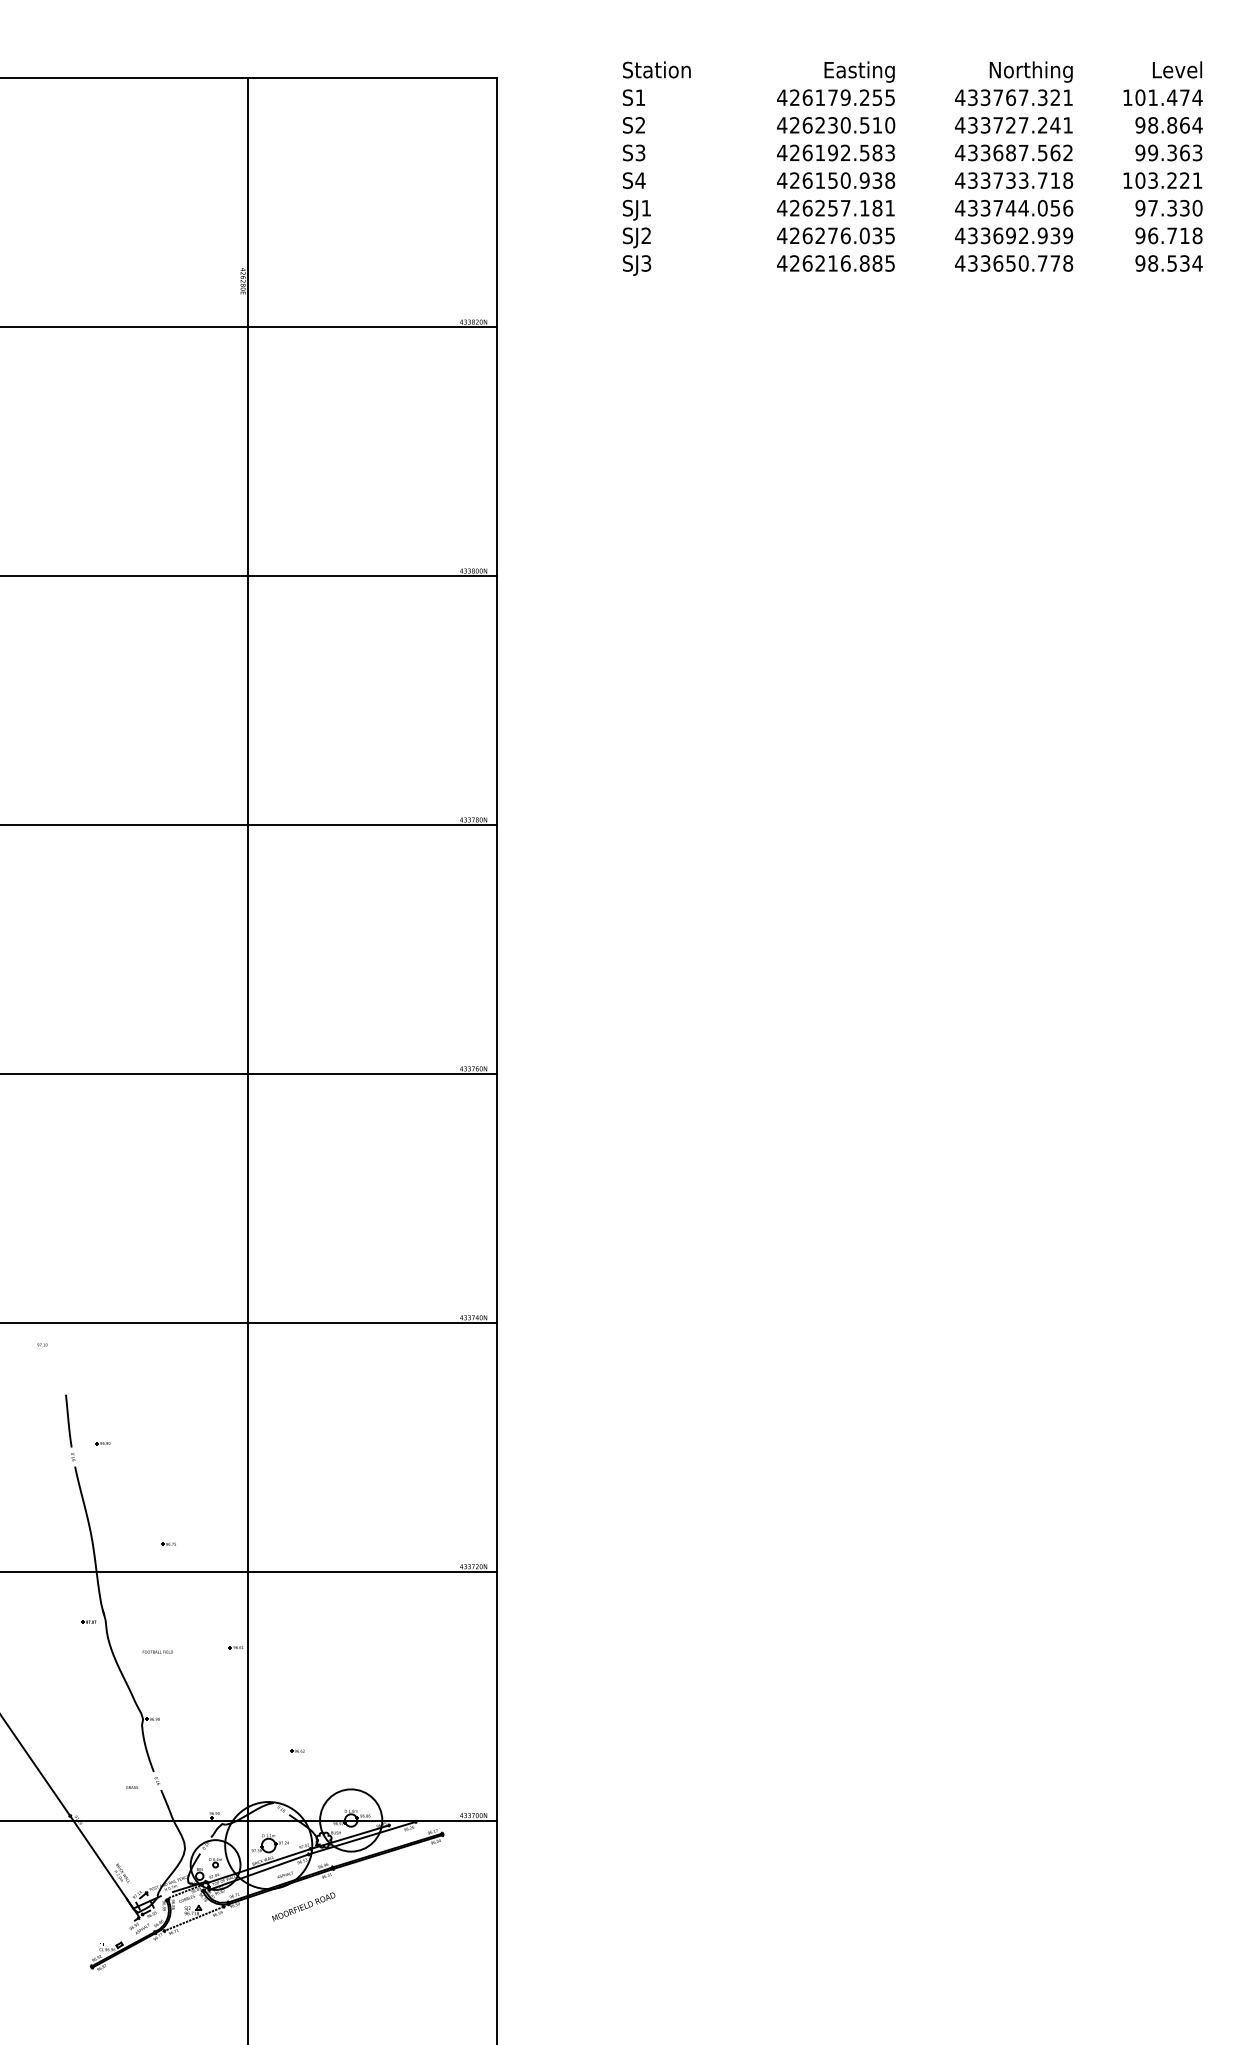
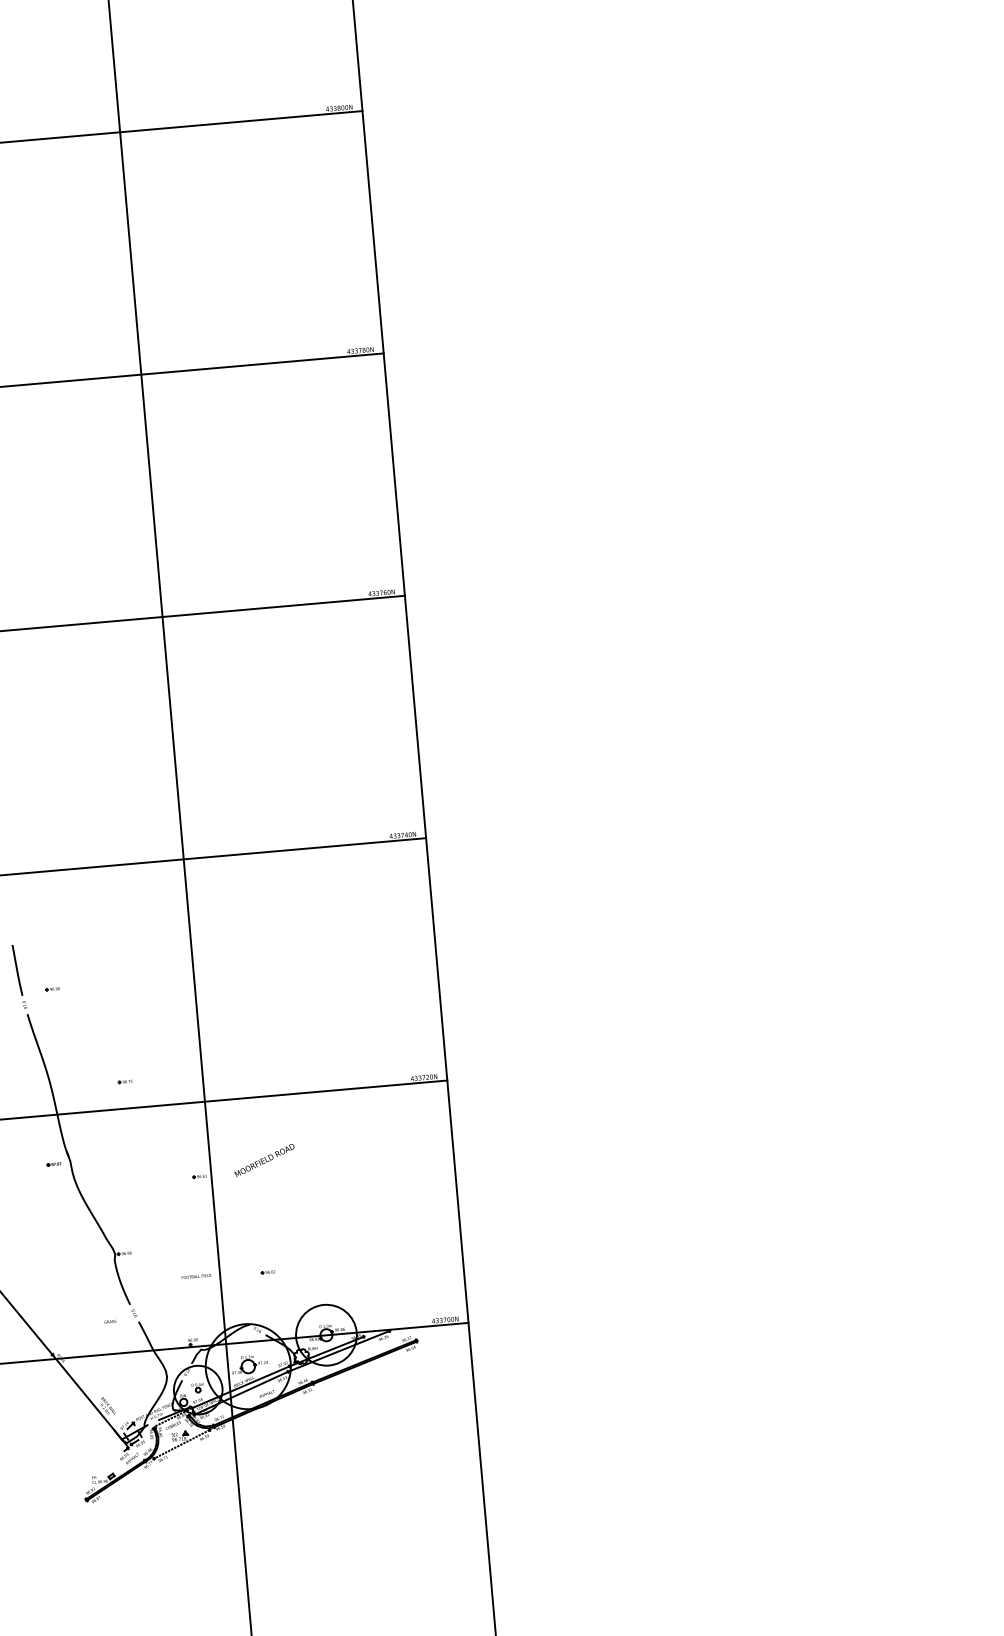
text: (157, 1651) -> (196, 1275), moved
text: (303, 1906) -> (264, 1160), moved

